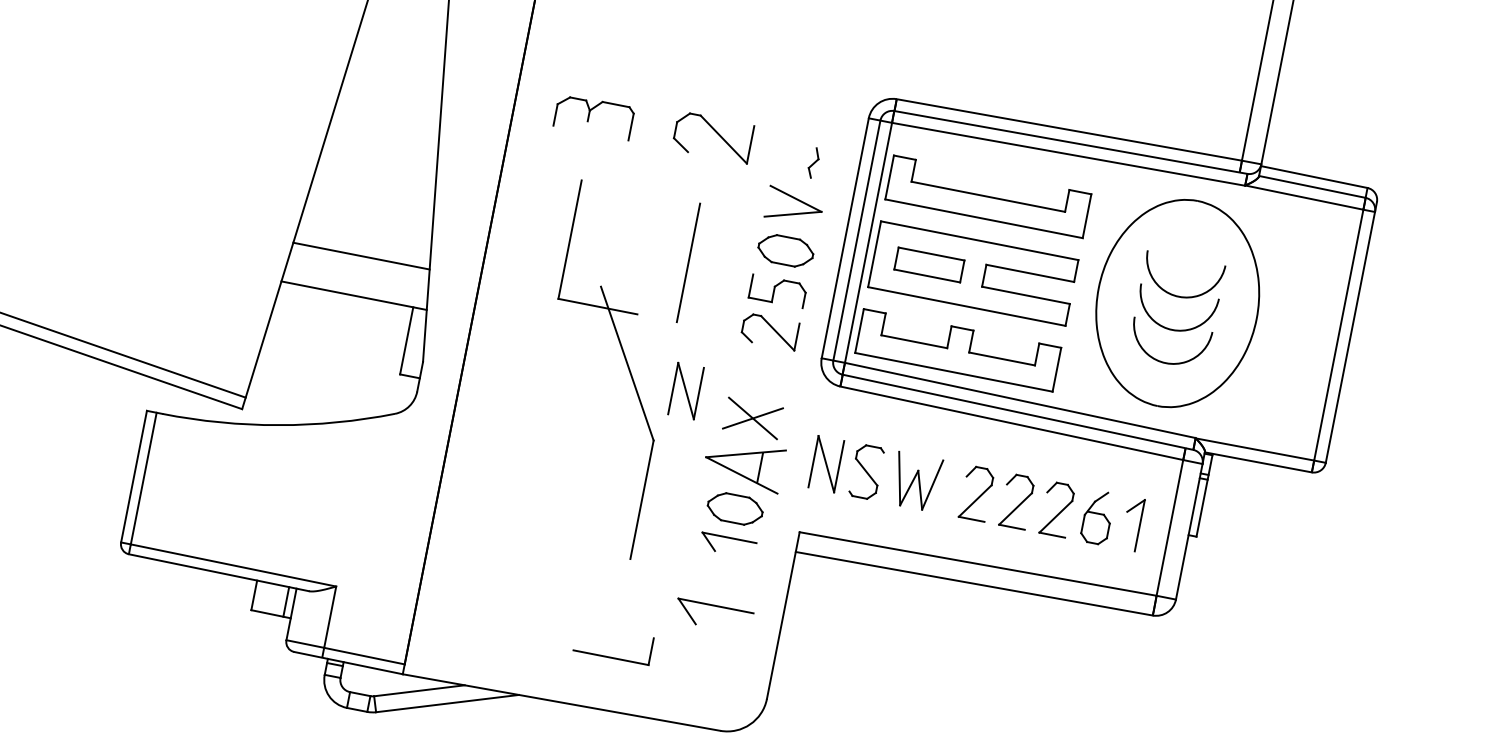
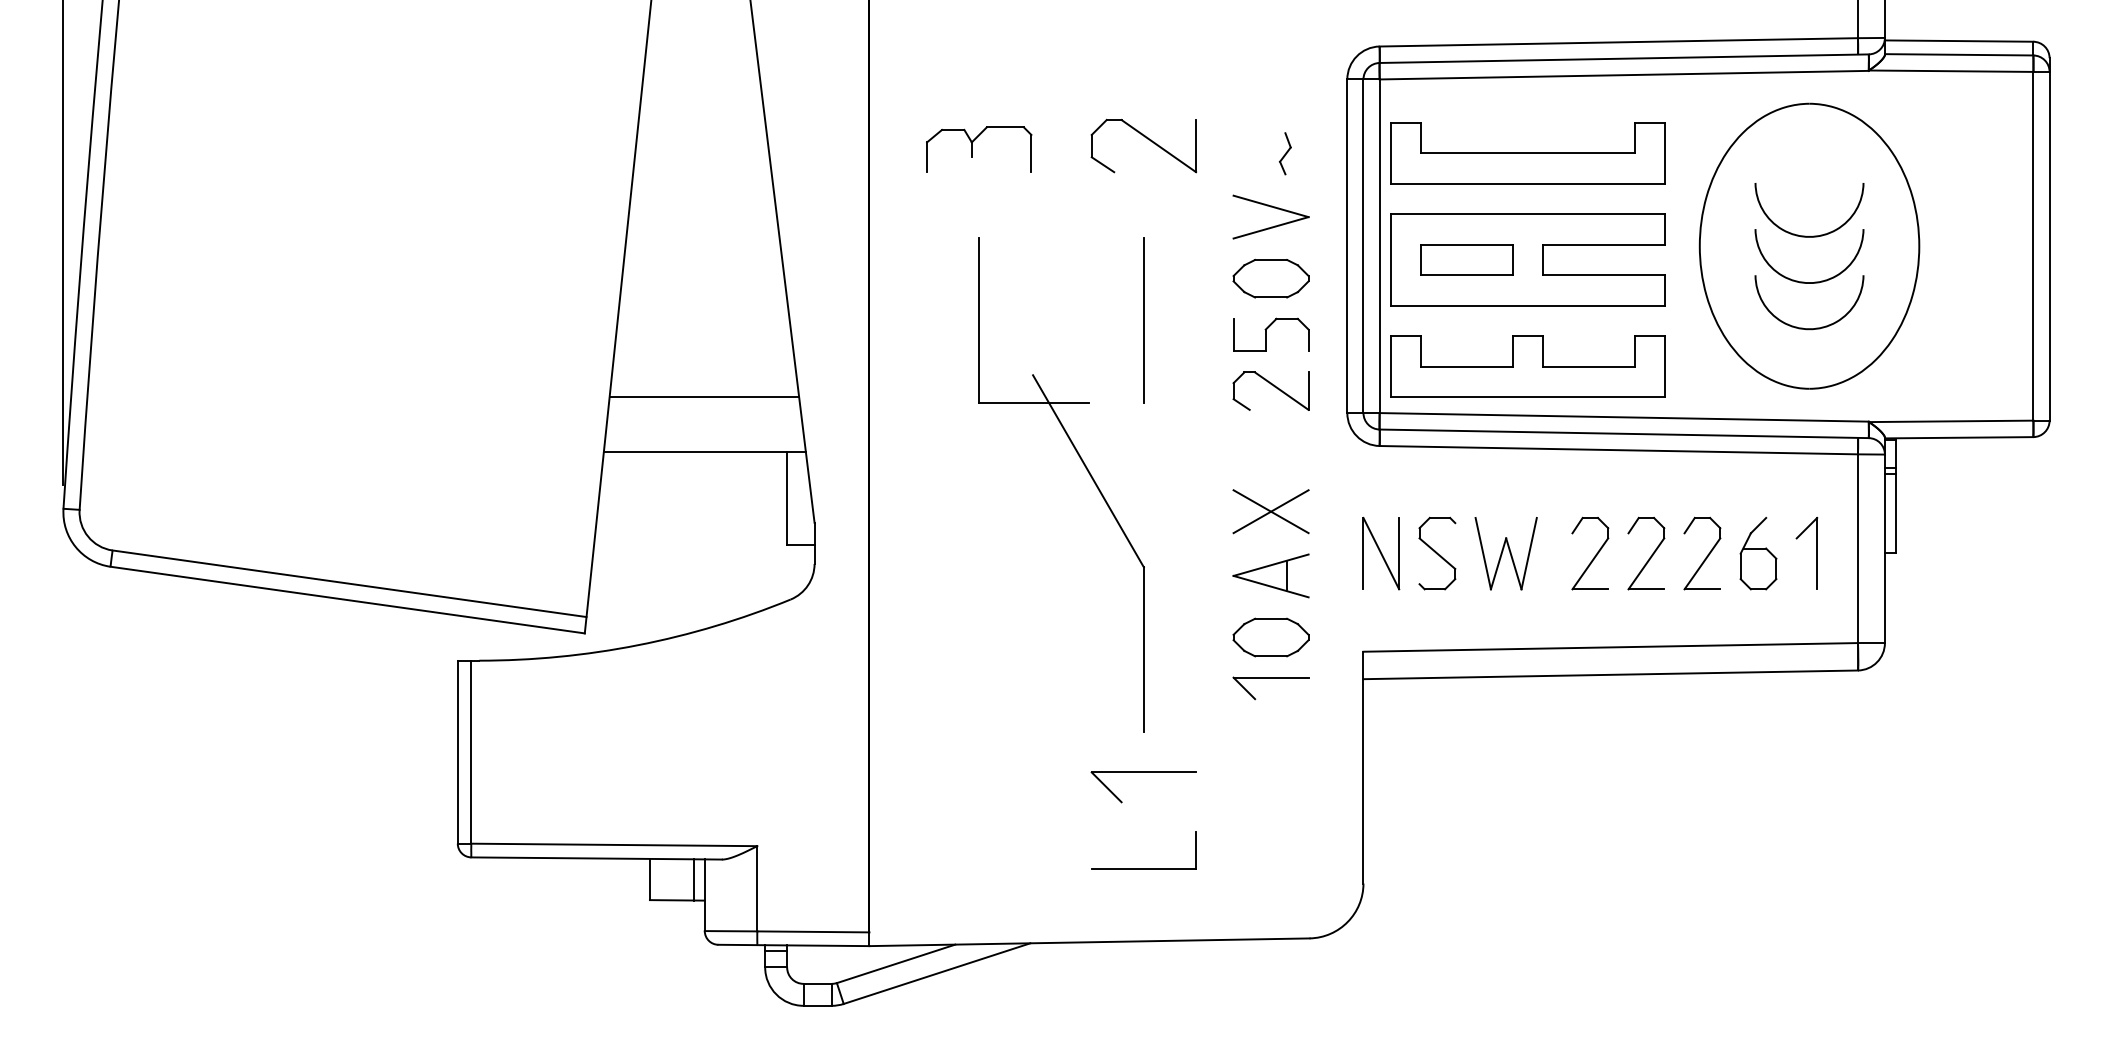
part: (686, 391) -> (1174, 492), removed
part: (743, 464) -> (1270, 575), size x0.71
part: (715, 605) -> (1143, 772), moved

